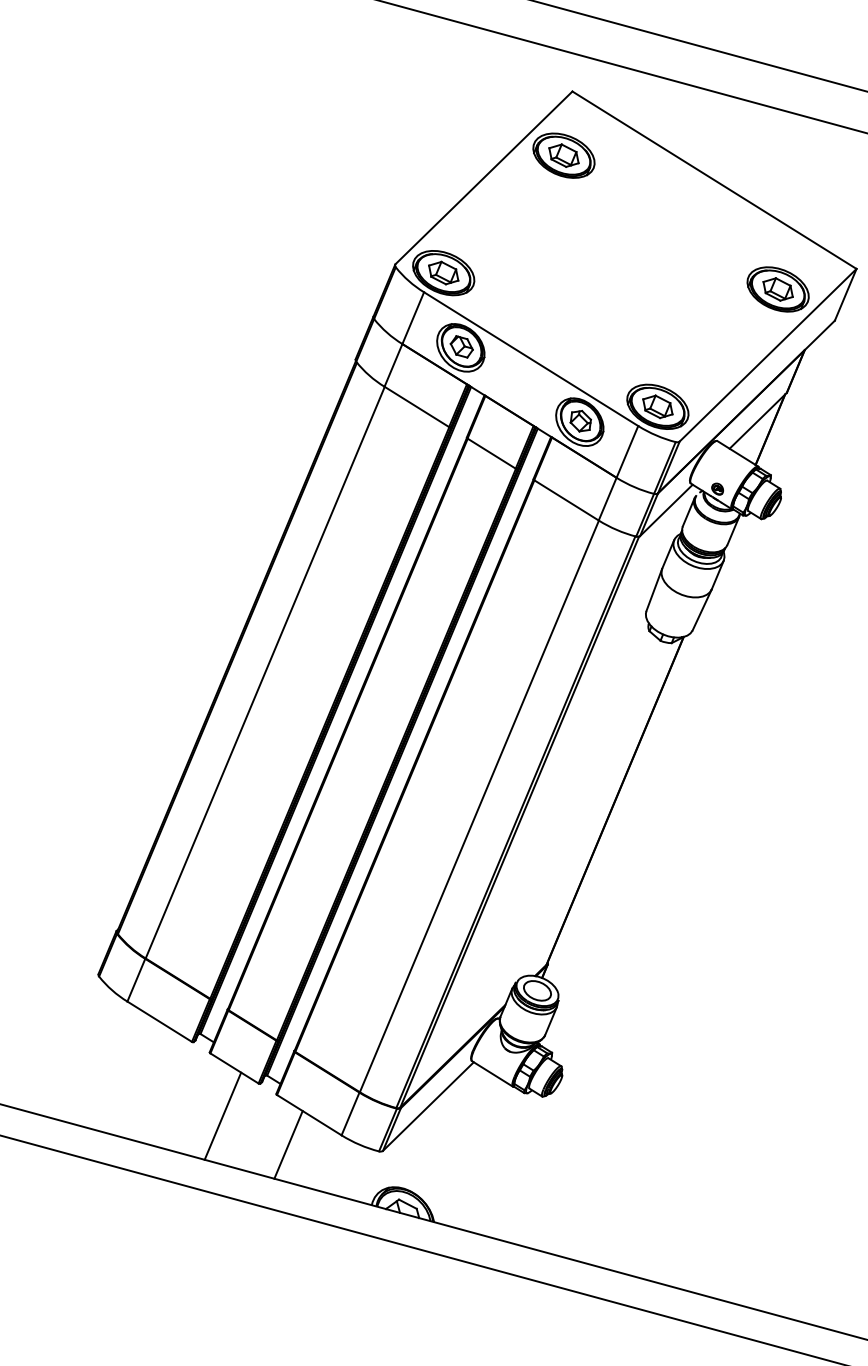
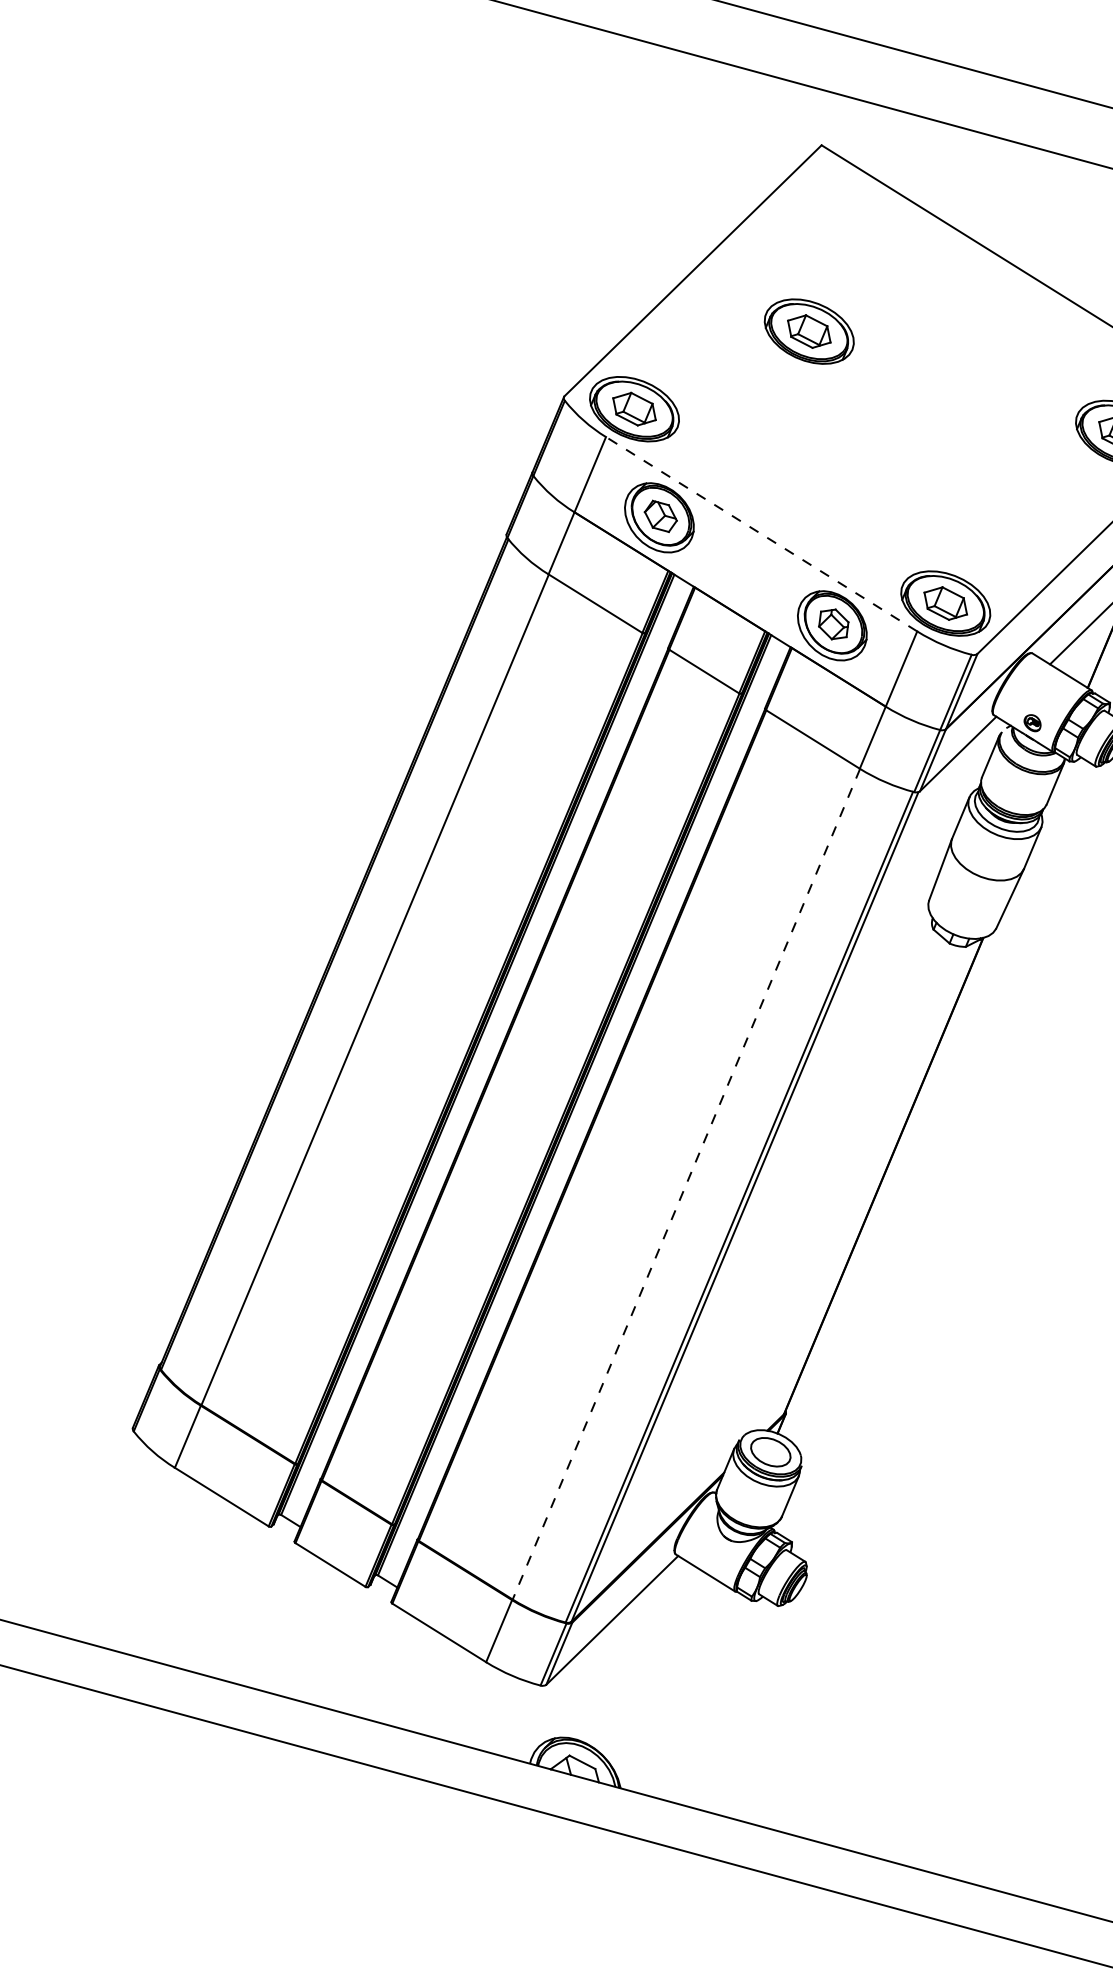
part: (563, 155) -> (808, 331), moved
line: (530, 358) -> (760, 533), solid -> dashed
line: (479, 806) -> (686, 1184), solid -> dashed
line: (222, 1115) -> (313, 1633), removed
line: (288, 1144) -> (408, 1675), removed

